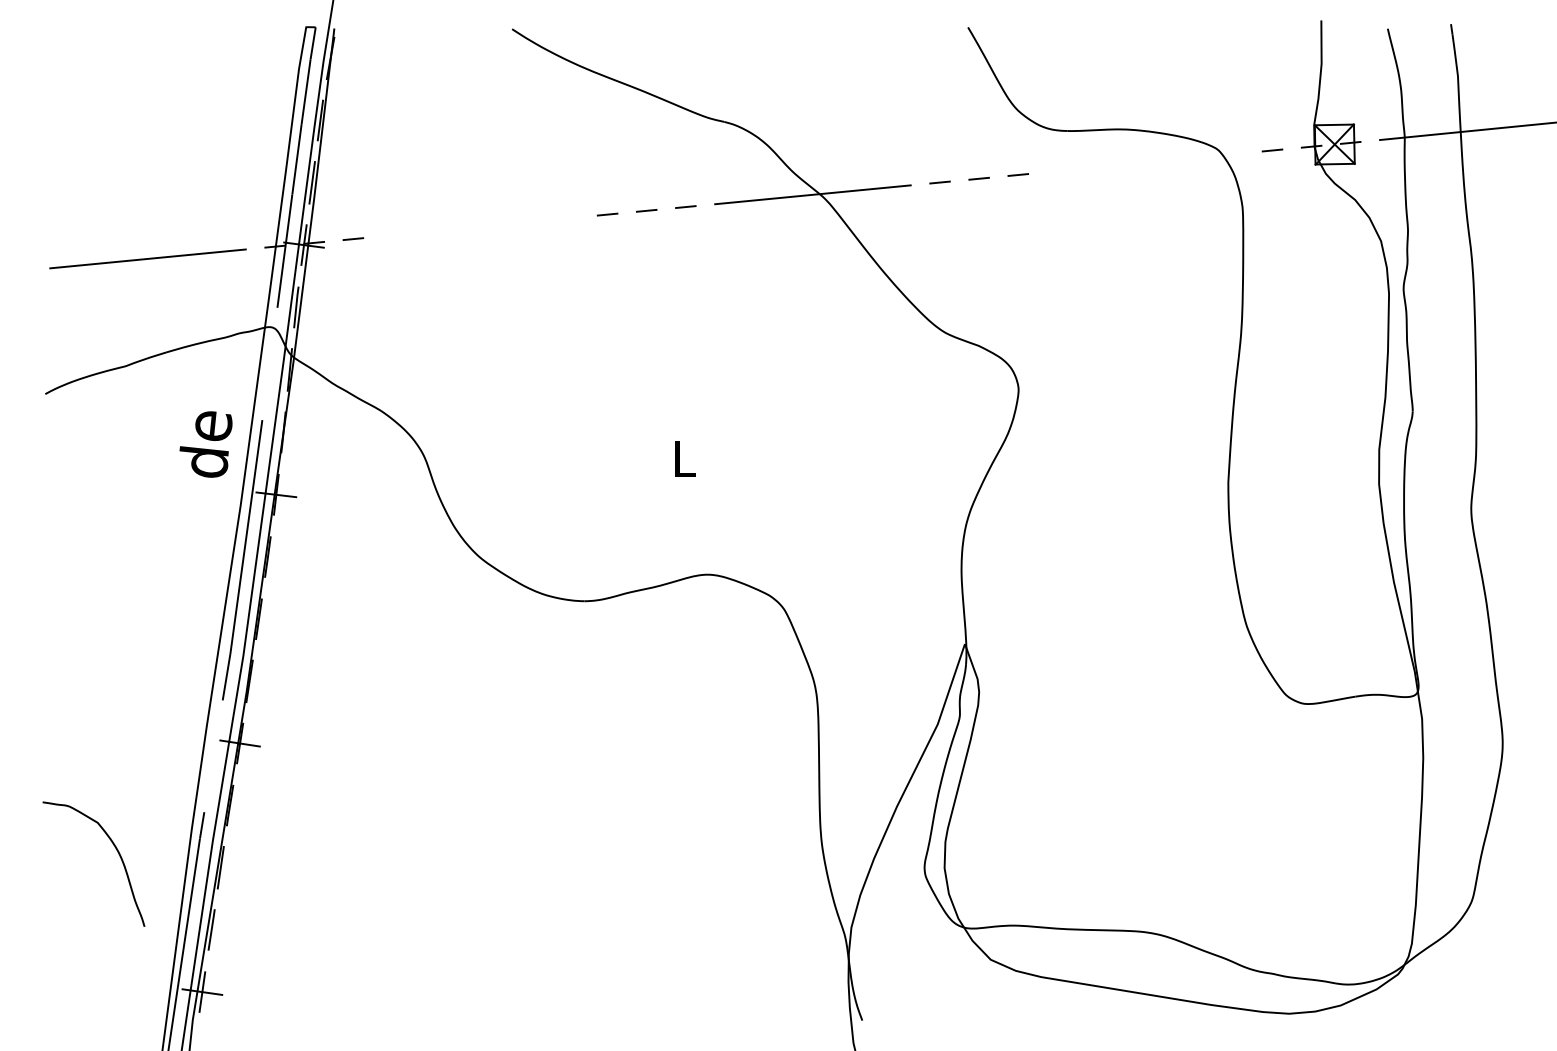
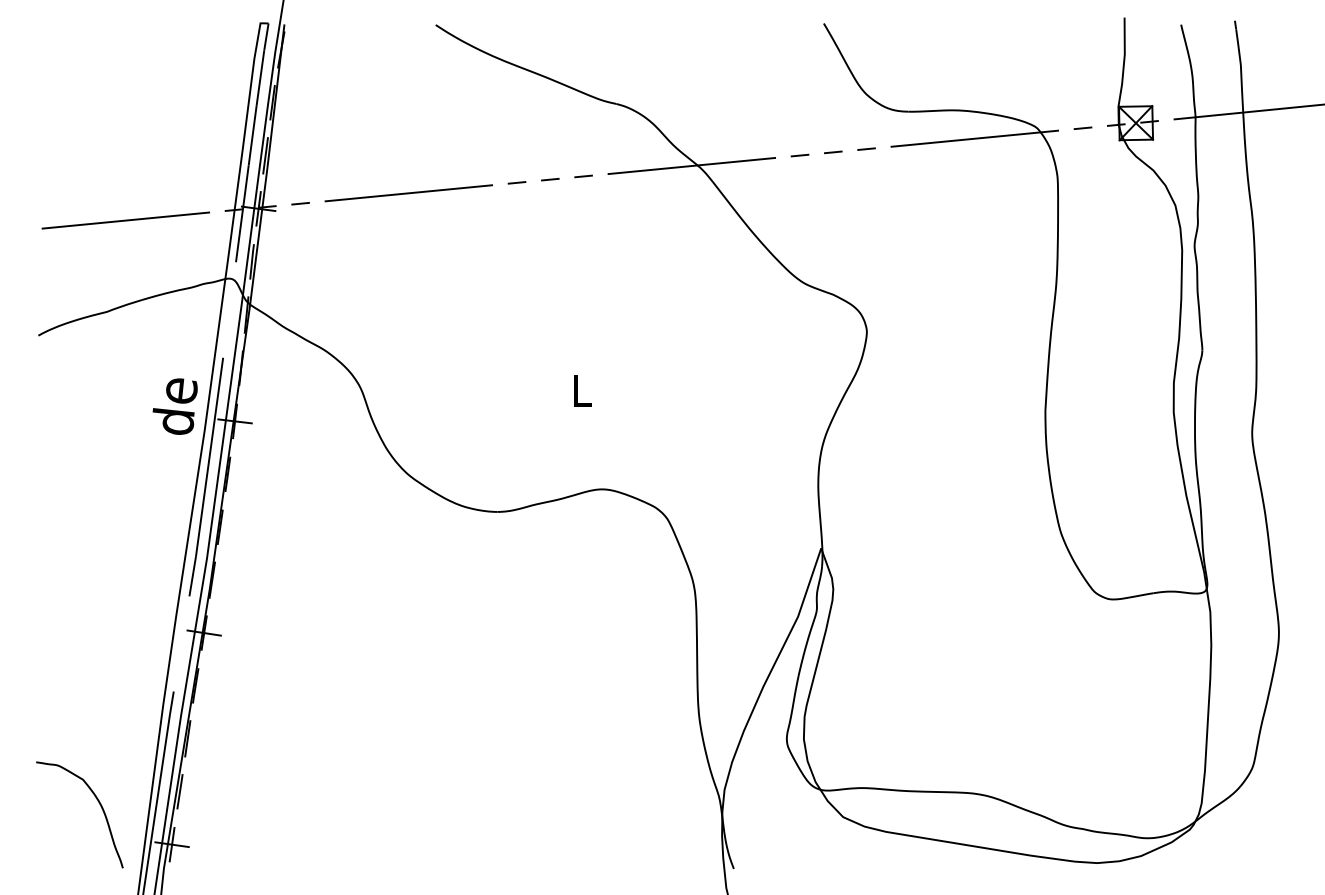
line: (1145, 162) -> (974, 138), added
line: (480, 226) -> (408, 192), added
text: (205, 444) -> (174, 406), moved
curve: (114, 847) -> (97, 800), moved

